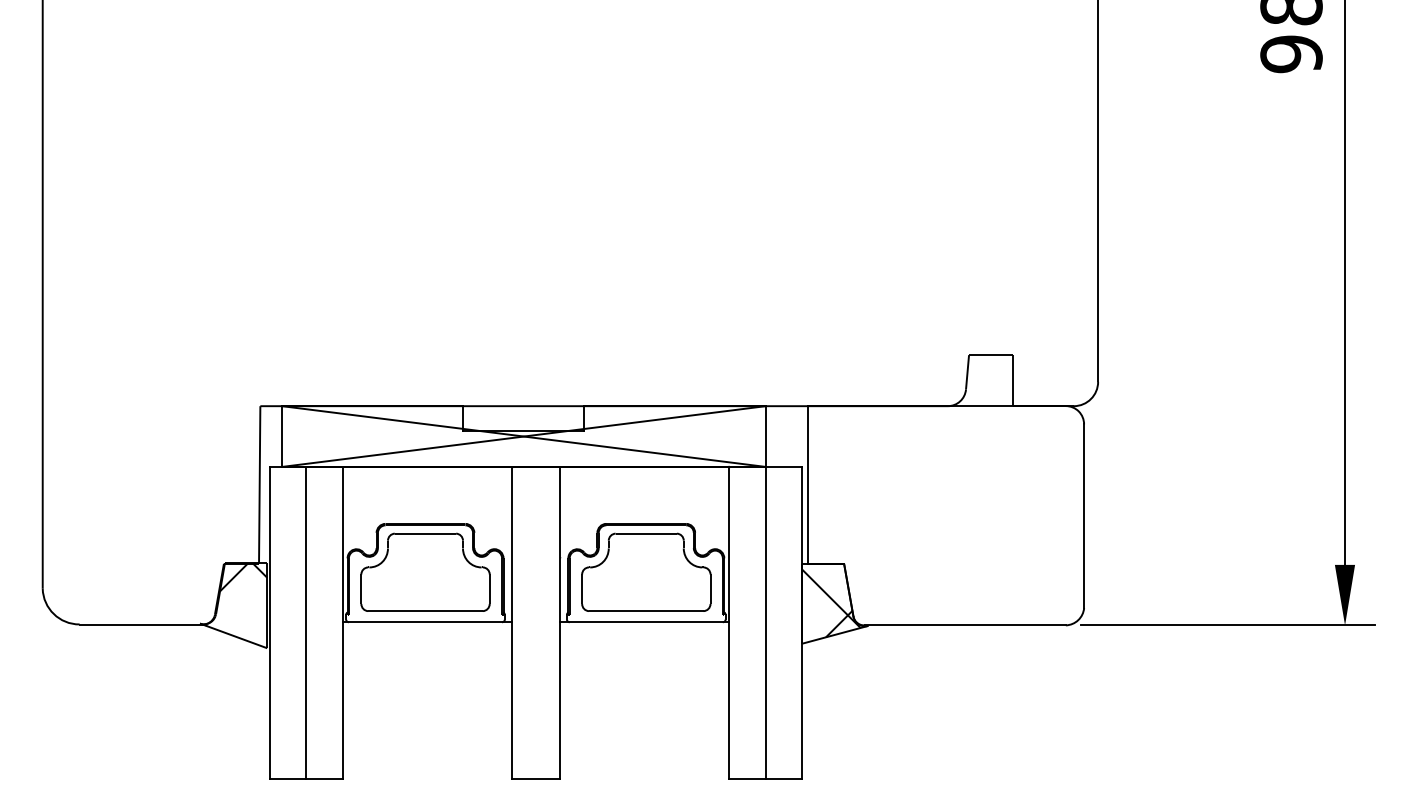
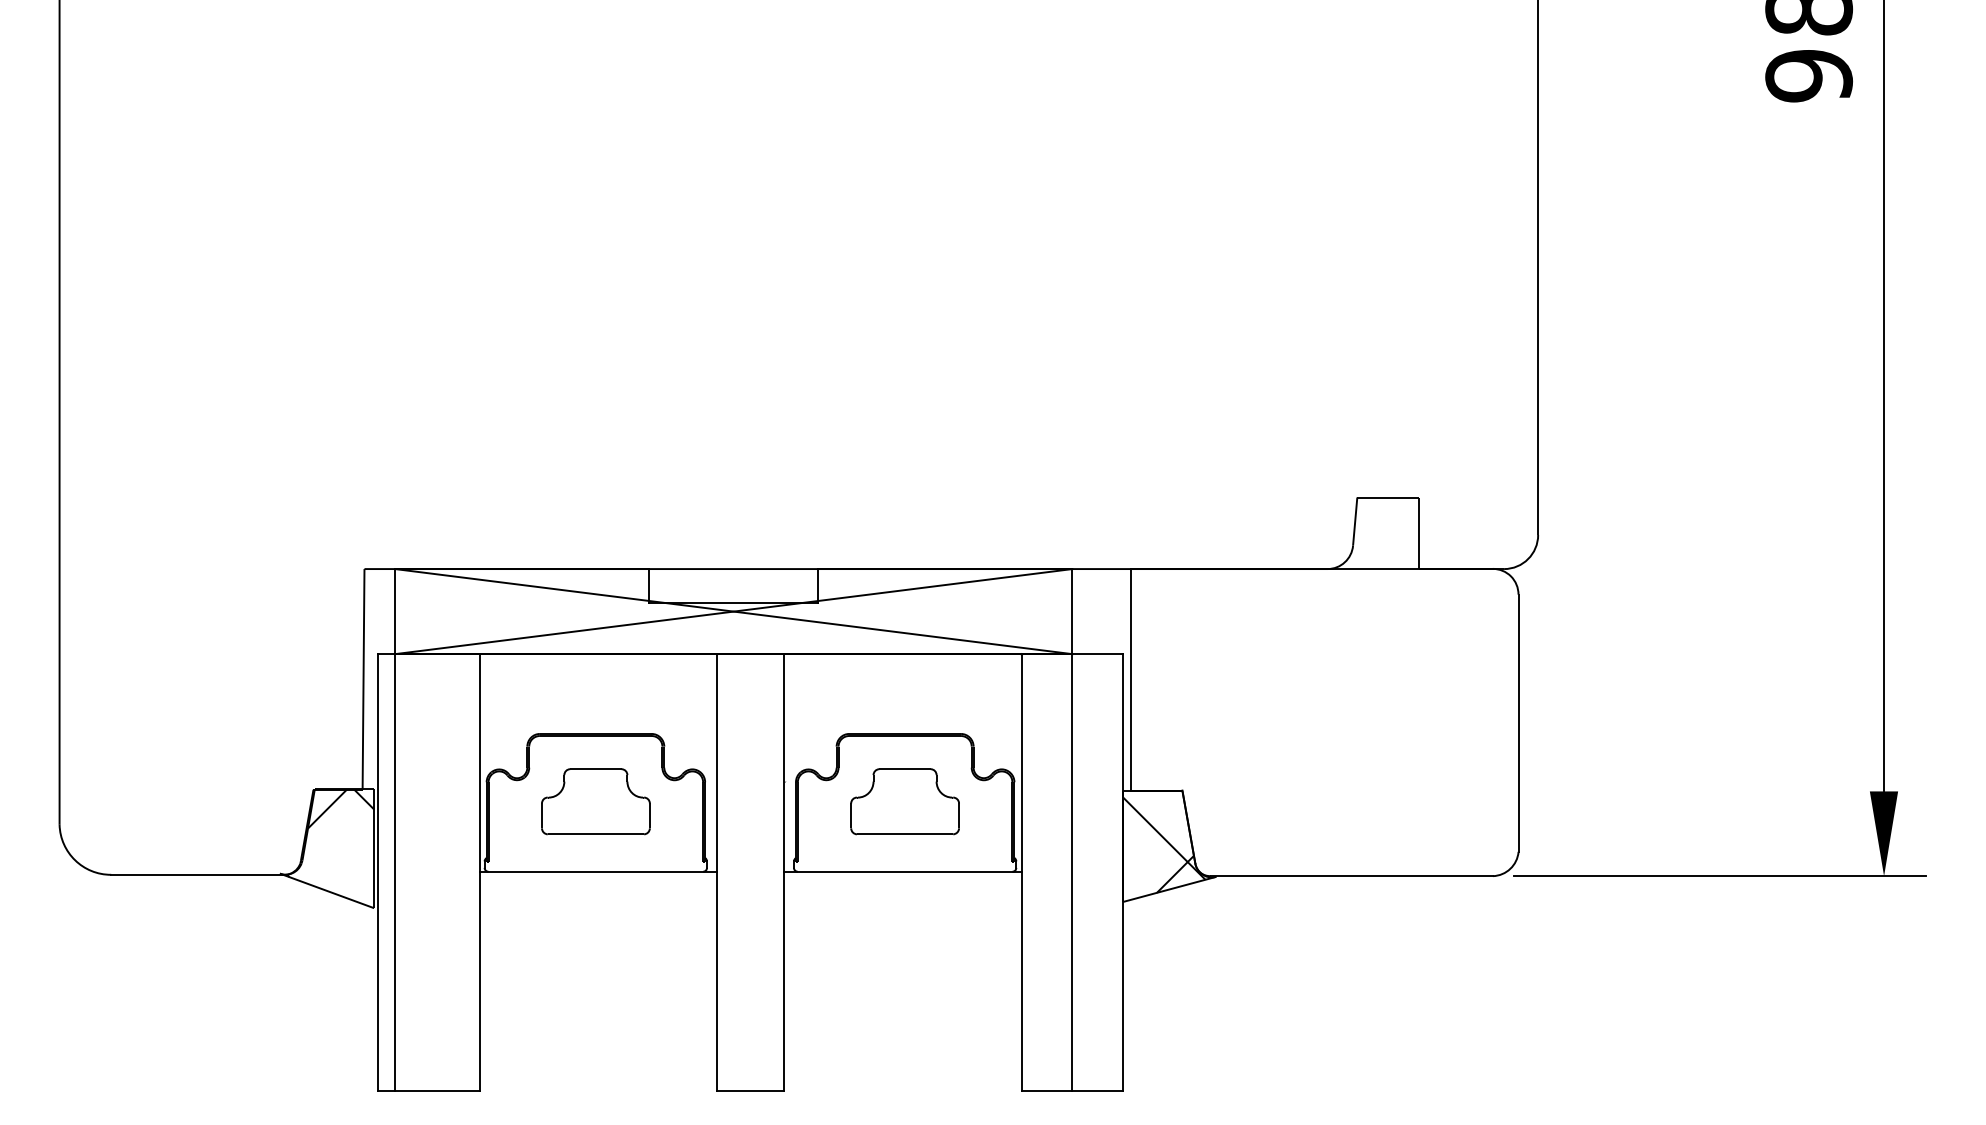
part: (425, 572) -> (595, 801), size x0.6
part: (645, 572) -> (904, 801), size x0.6
line: (306, 622) -> (394, 872), moved

